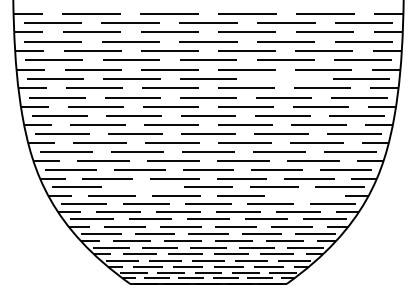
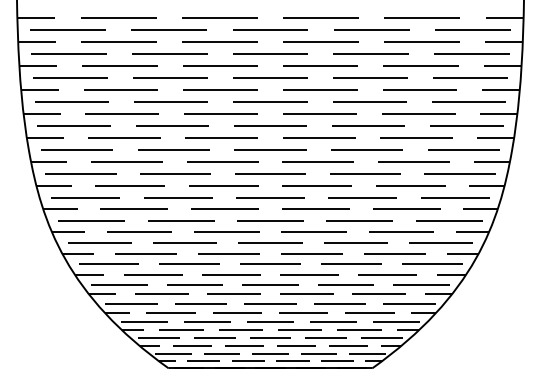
line: (284, 78) -> (369, 101), added
line: (142, 186) -> (184, 242), added
line: (303, 195) -> (394, 253), added

